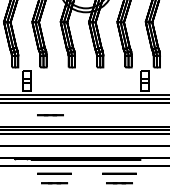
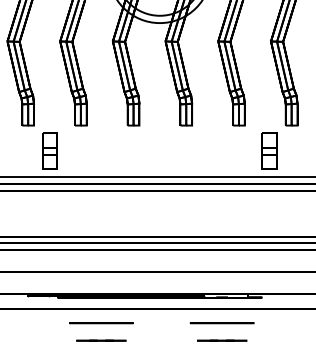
line: (50, 115) -> (93, 214), removed

